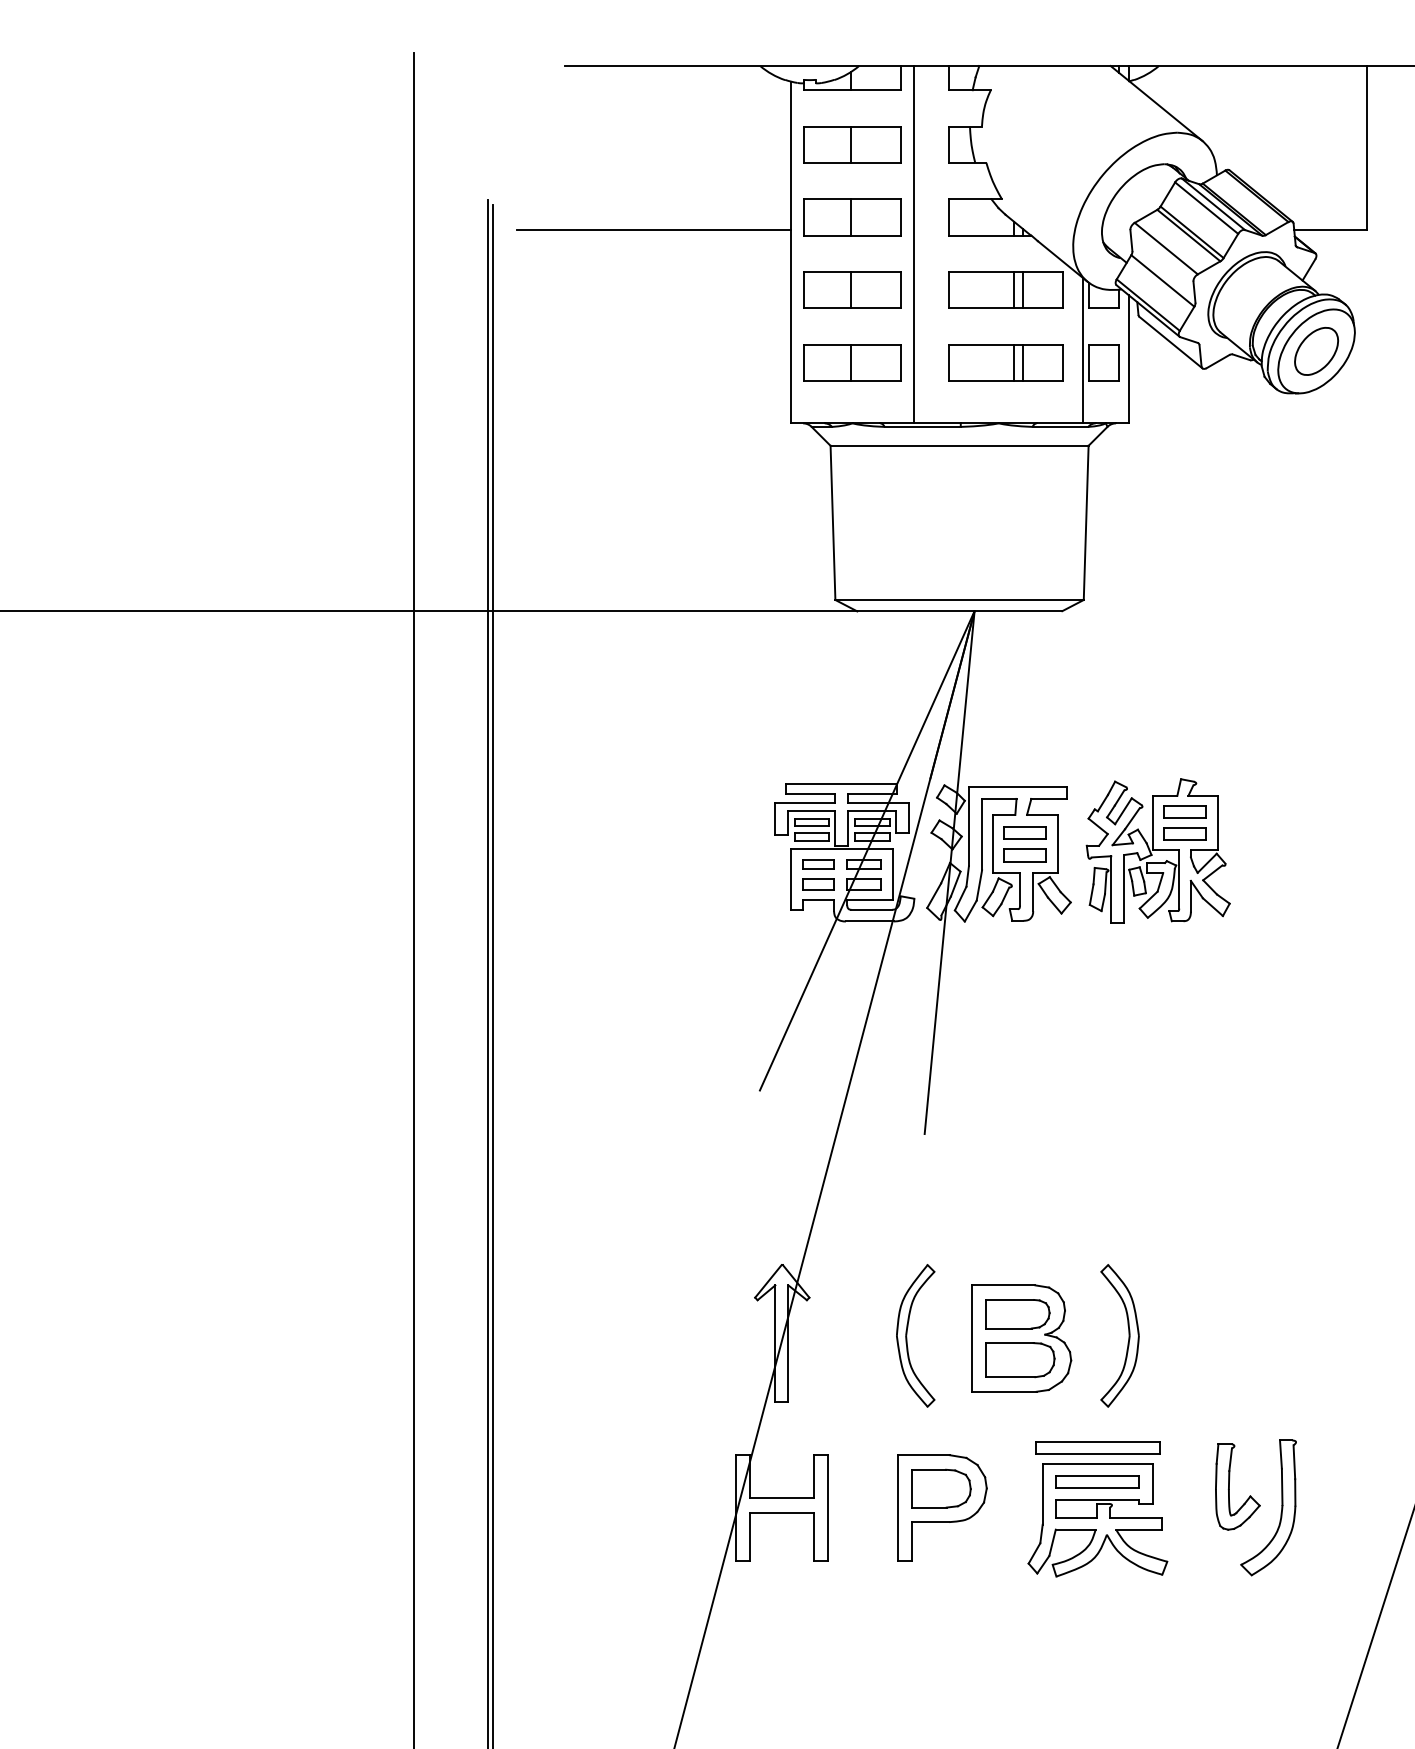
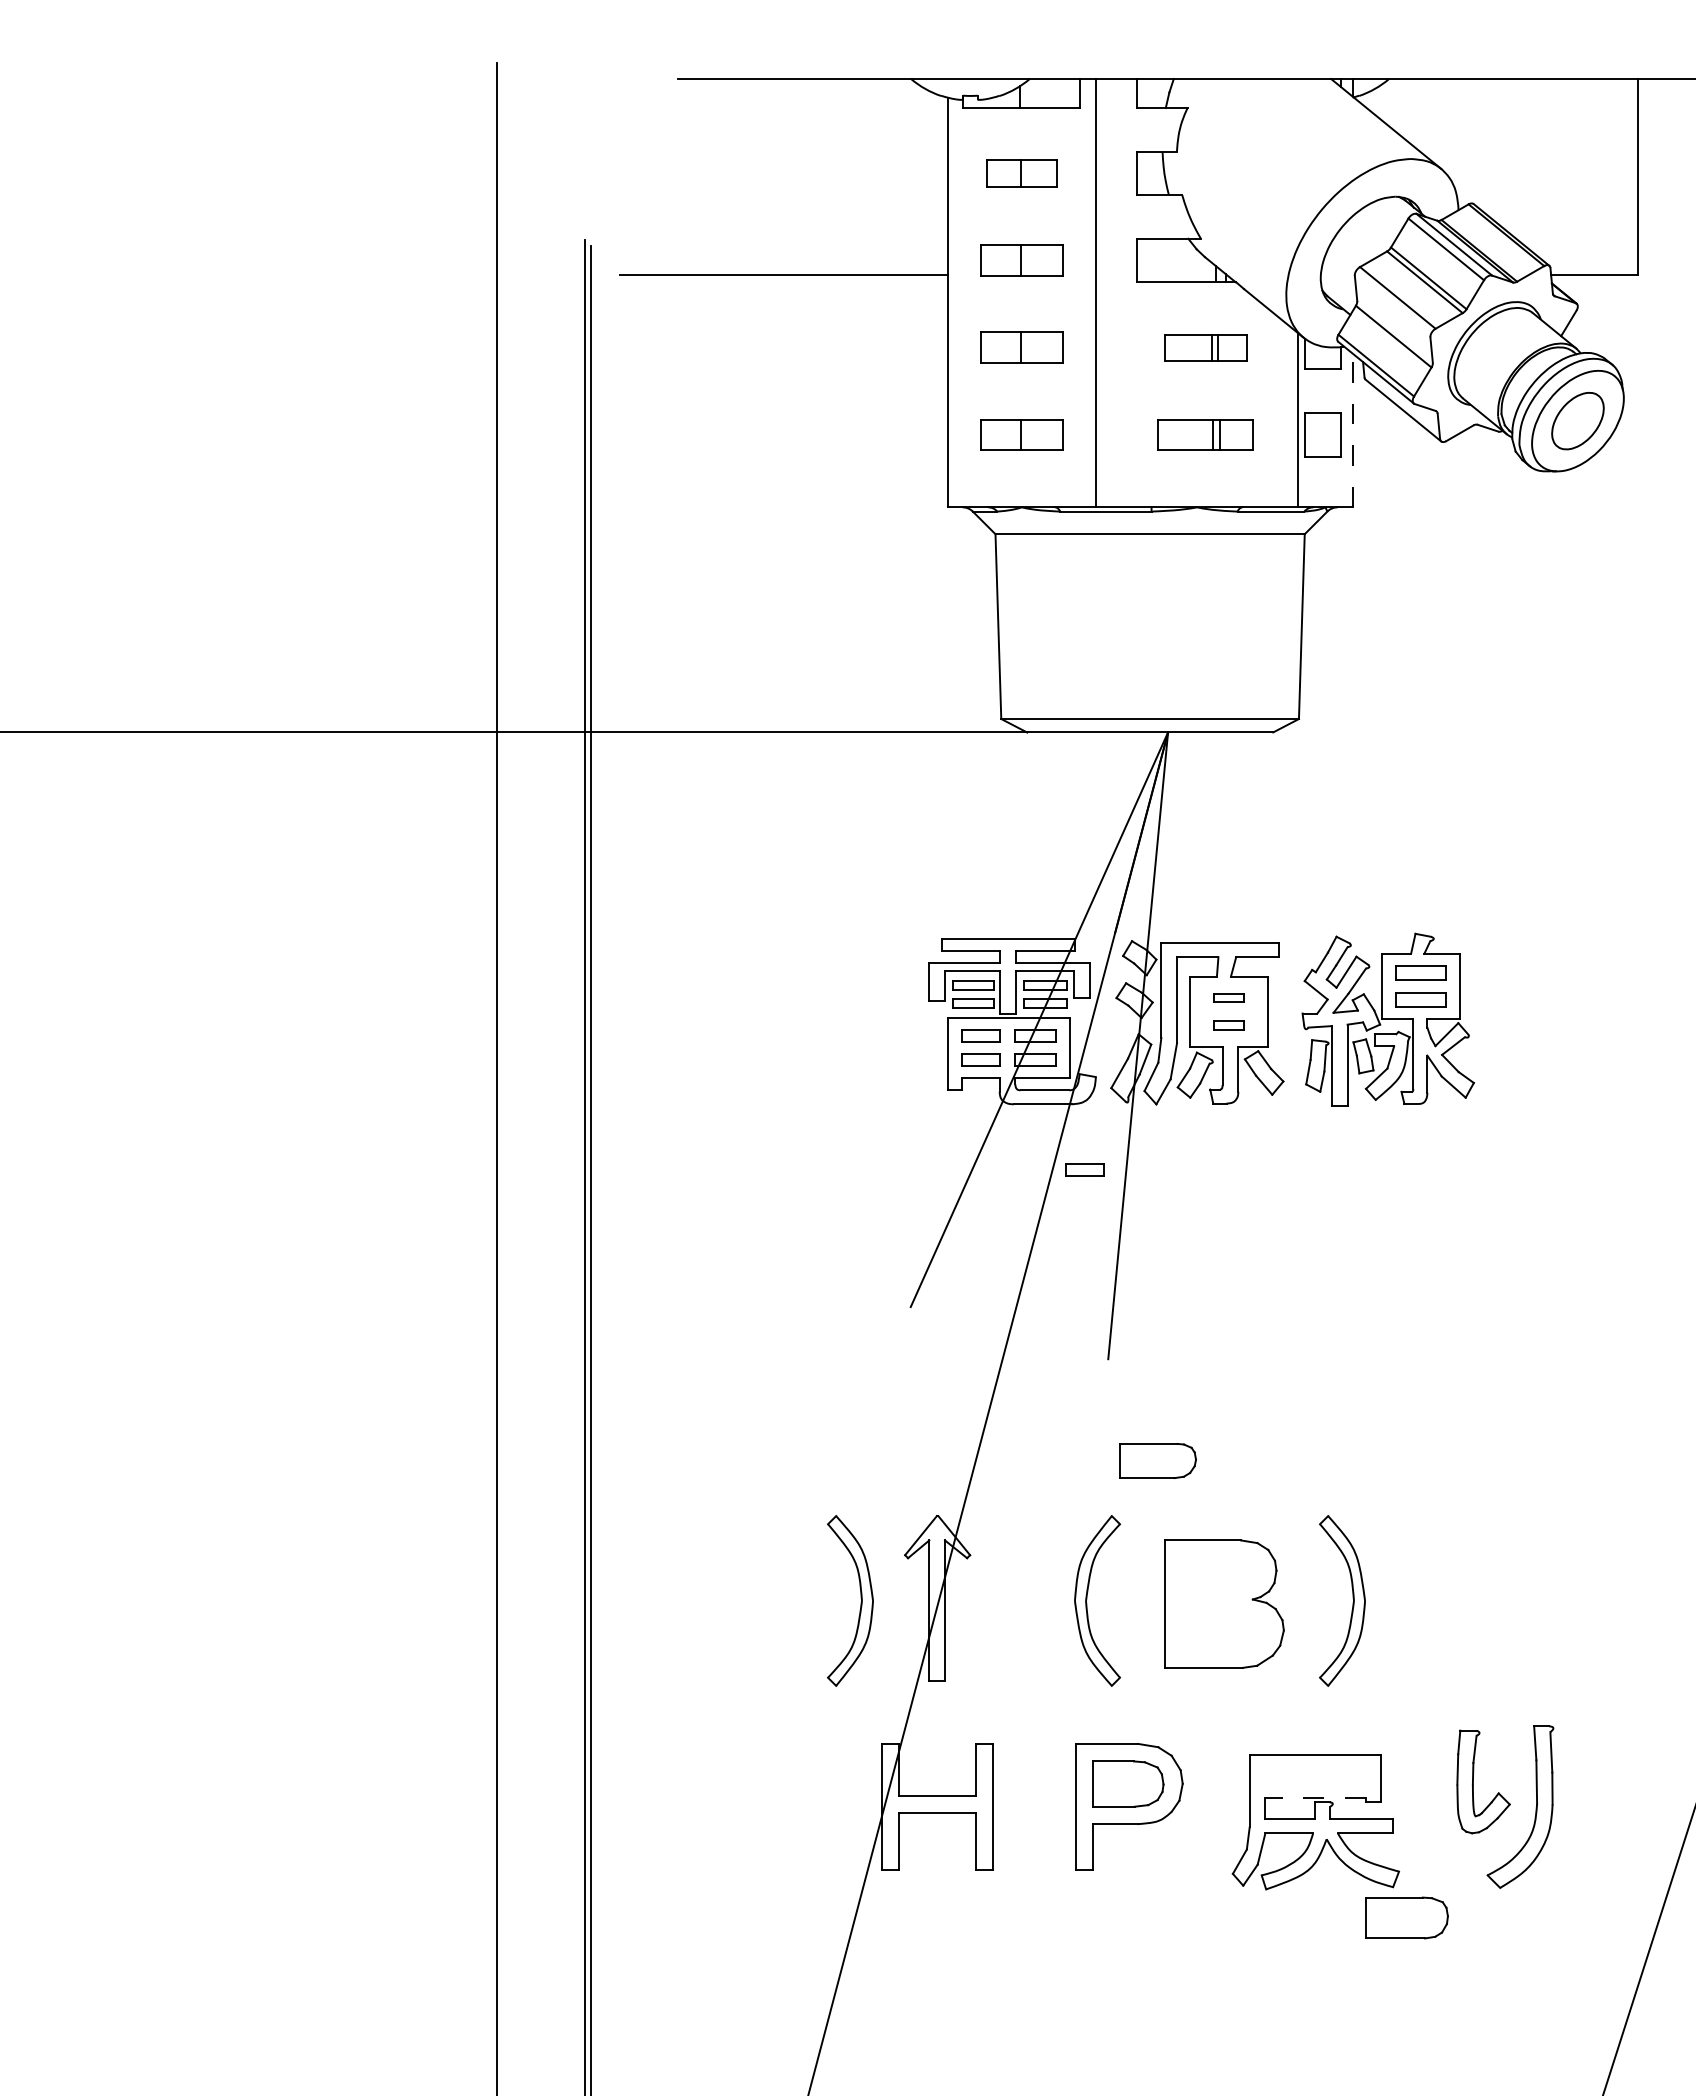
part: (852, 144) -> (1021, 173), size x0.6
part: (852, 217) -> (1021, 260), size x0.7
part: (852, 290) -> (1021, 347), size x0.7
part: (1005, 290) -> (1205, 347), size x0.6
line: (1128, 359) -> (1352, 430), solid -> dashed
part: (852, 362) -> (1021, 434), size x0.7
part: (1005, 362) -> (1205, 434), size x0.7
part: (1024, 832) -> (1228, 997), size x0.6
part: (1024, 855) -> (1228, 1025), size x0.6
part: (904, 975) -> (1084, 1169), added
part: (1017, 1313) -> (1157, 1460), moved
part: (717, 1333) -> (860, 1598), added
part: (1019, 1359) -> (1406, 1917), moved
part: (1097, 1447) -> (1315, 1734), removed
part: (1097, 1482) -> (1315, 1776), removed
line: (1097, 1499) -> (1315, 1797), solid -> dashed

